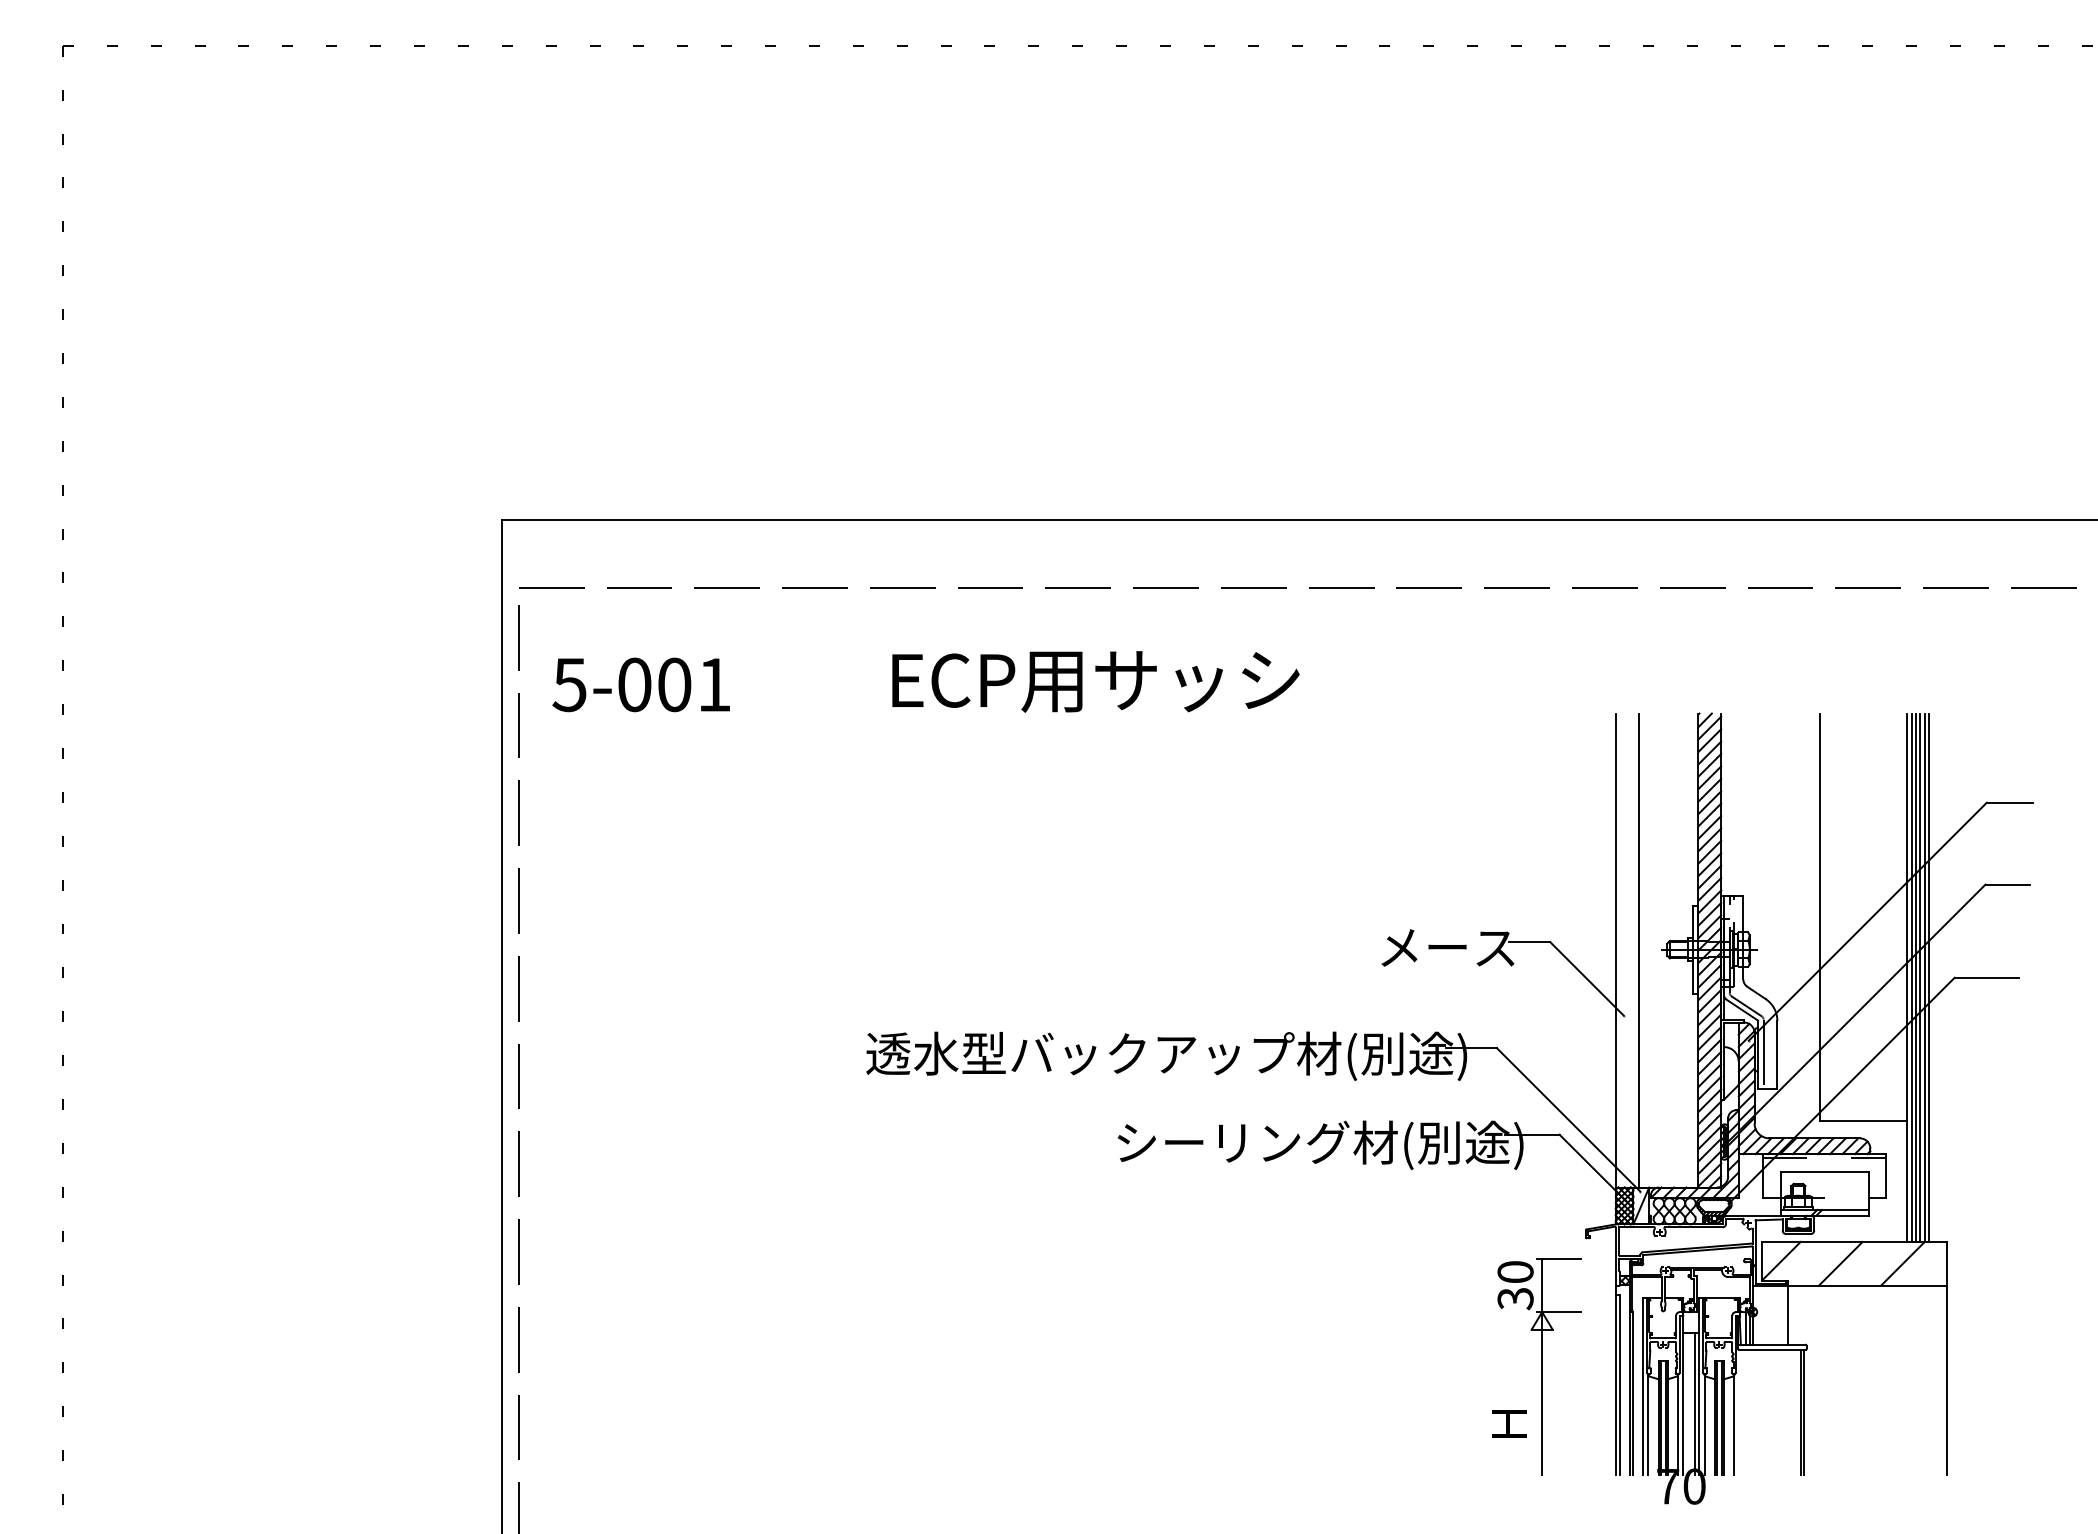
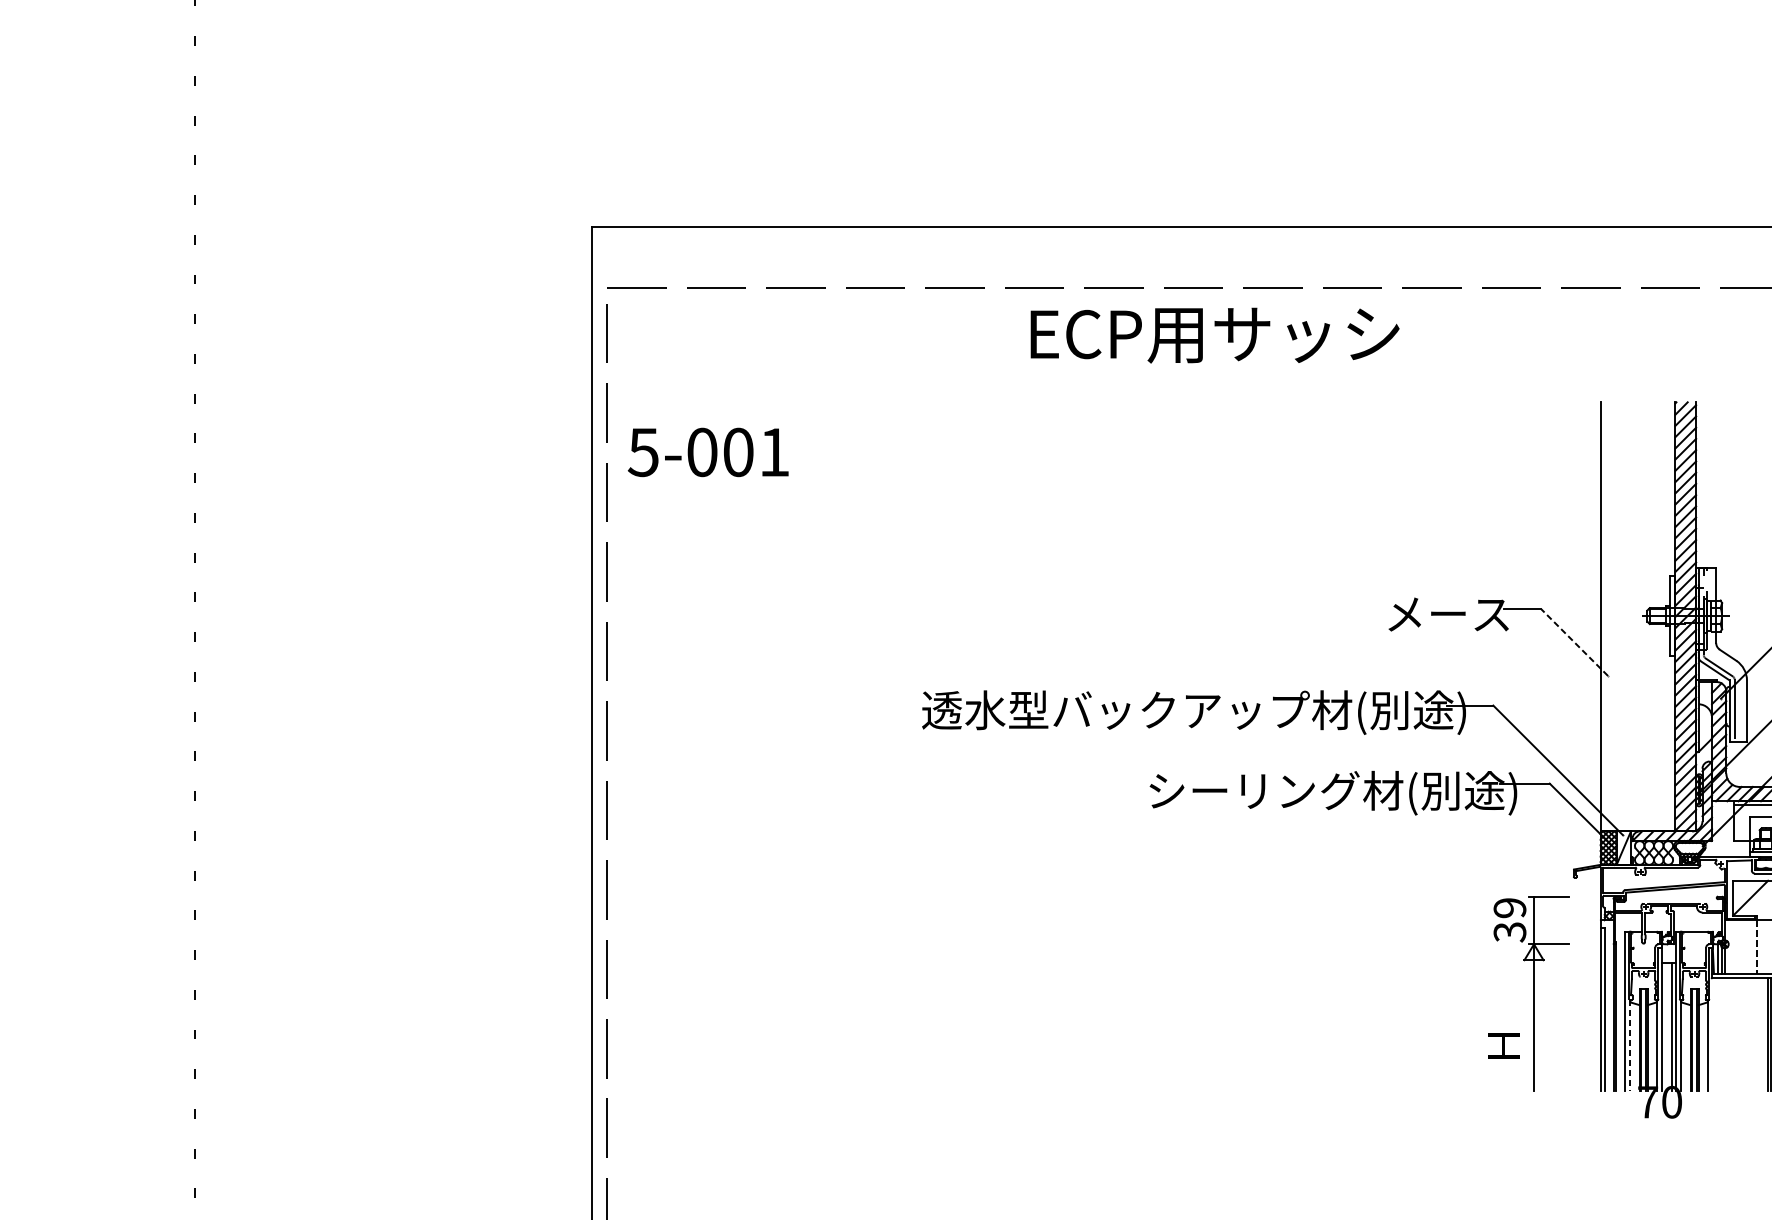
text: (1095, 681) -> (1214, 335), moved
text: (640, 684) -> (707, 452), moved
line: (1638, 950) -> (1621, 616), removed
line: (1586, 978) -> (1574, 642), solid -> dashed
text: (1515, 1272) -> (1509, 908), 30 -> 39
line: (1787, 1315) -> (1756, 947), solid -> dashed
line: (1648, 1424) -> (1630, 1046), solid -> dashed

